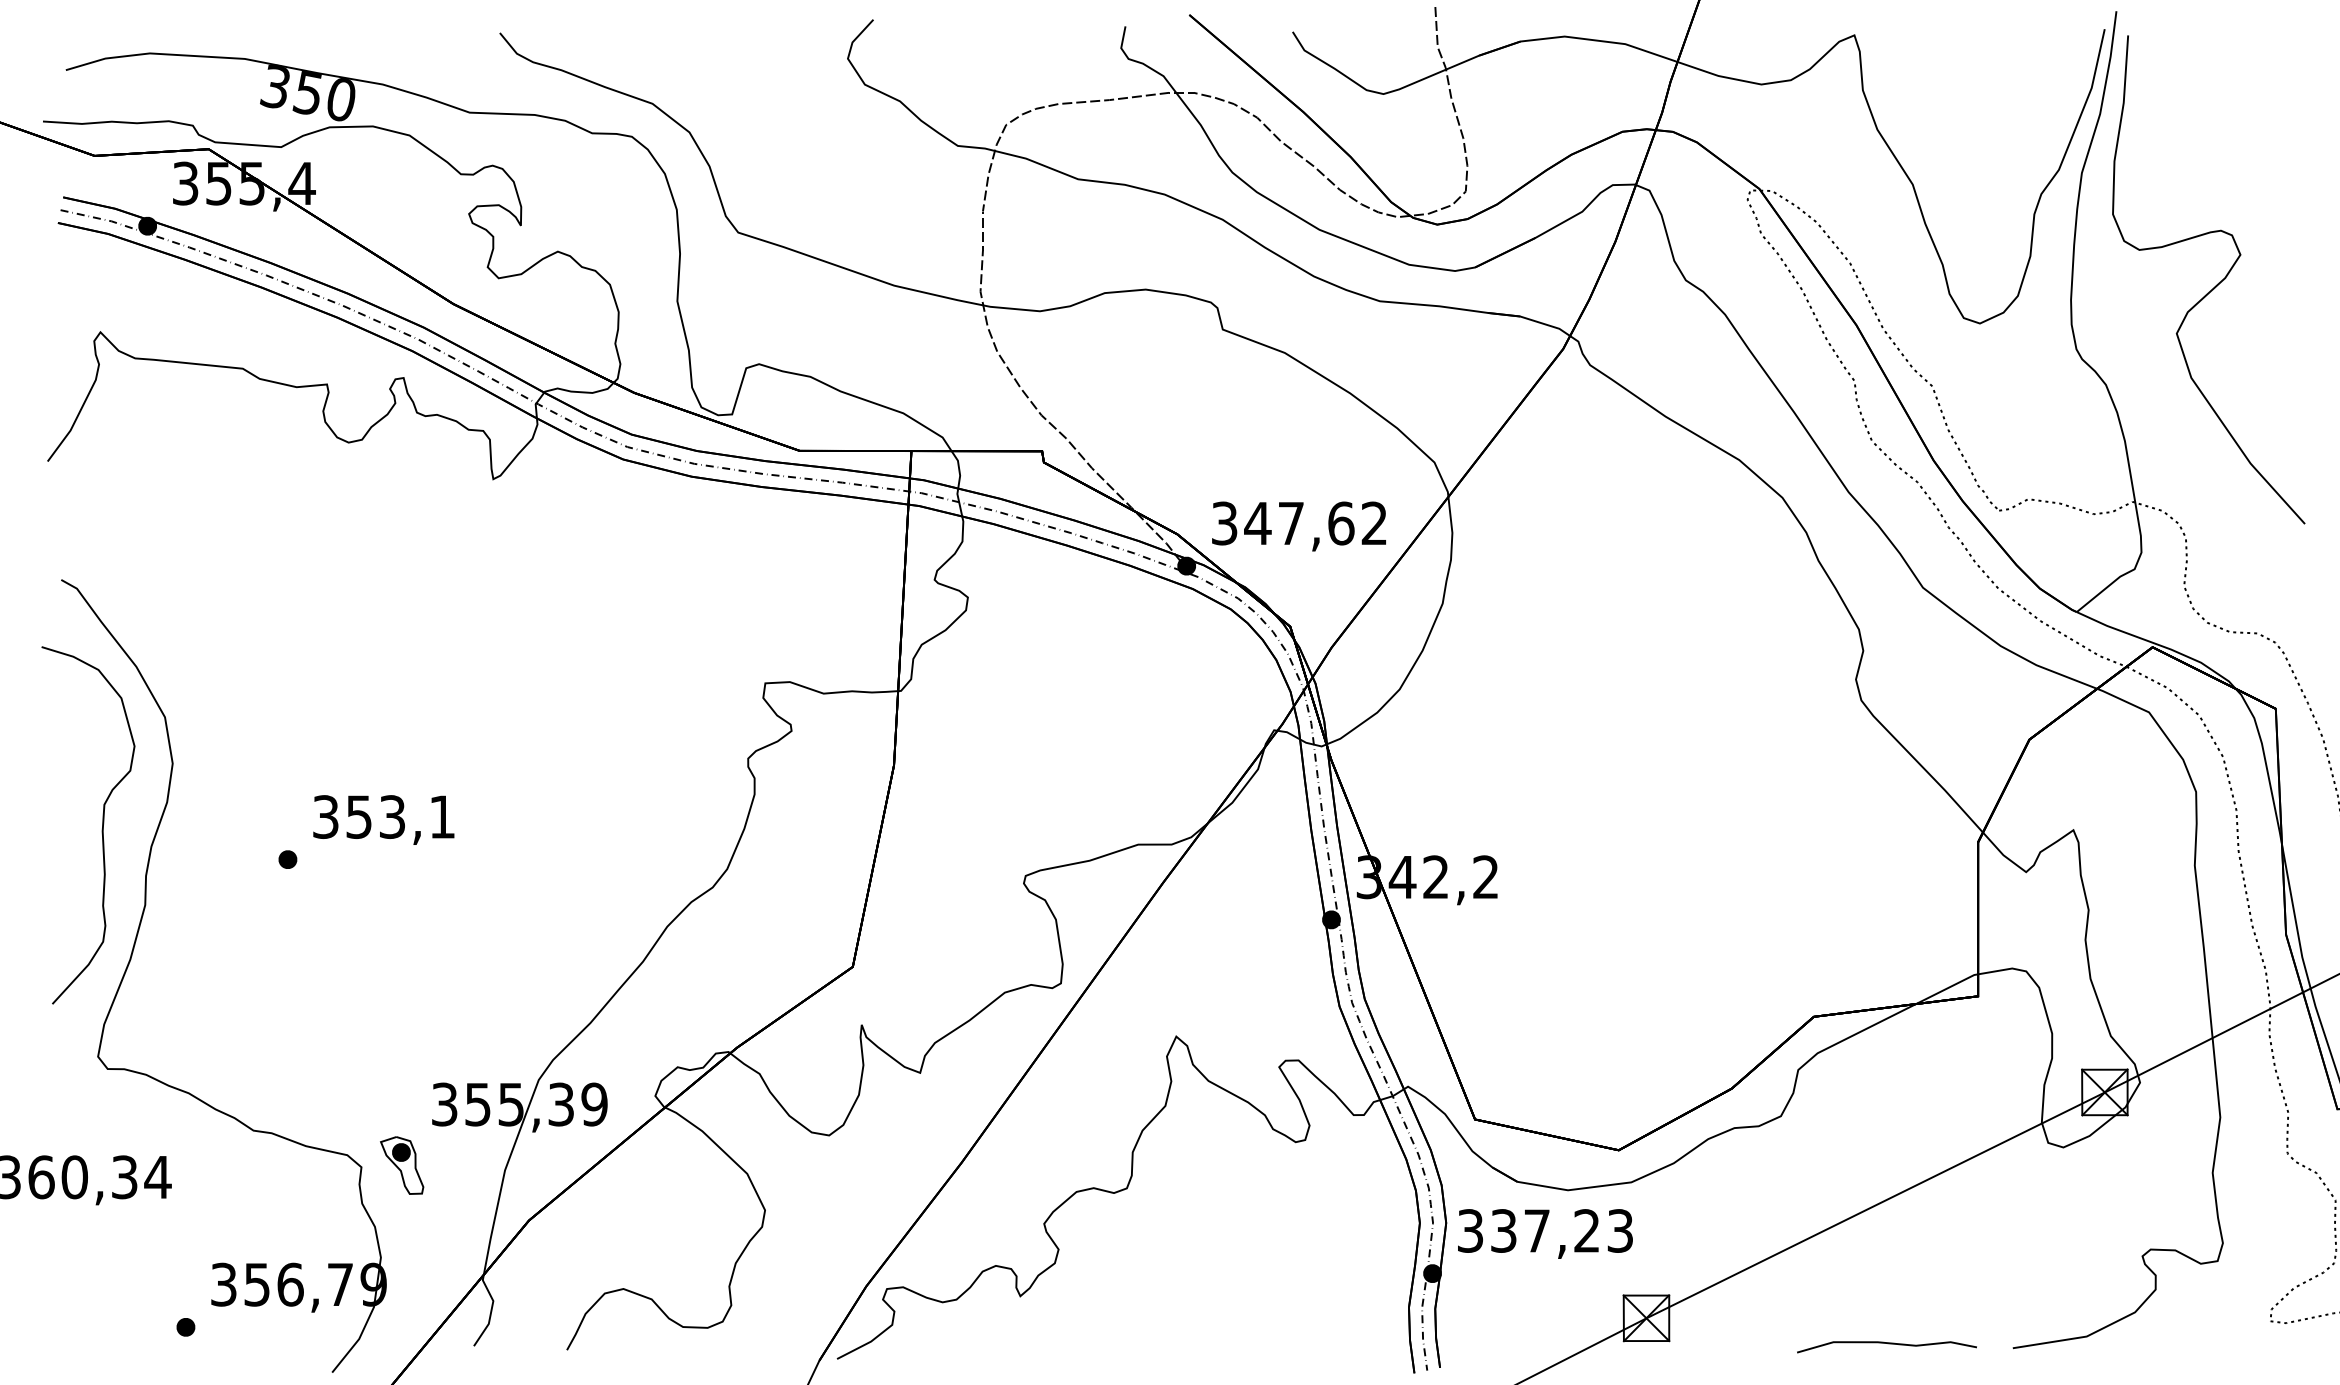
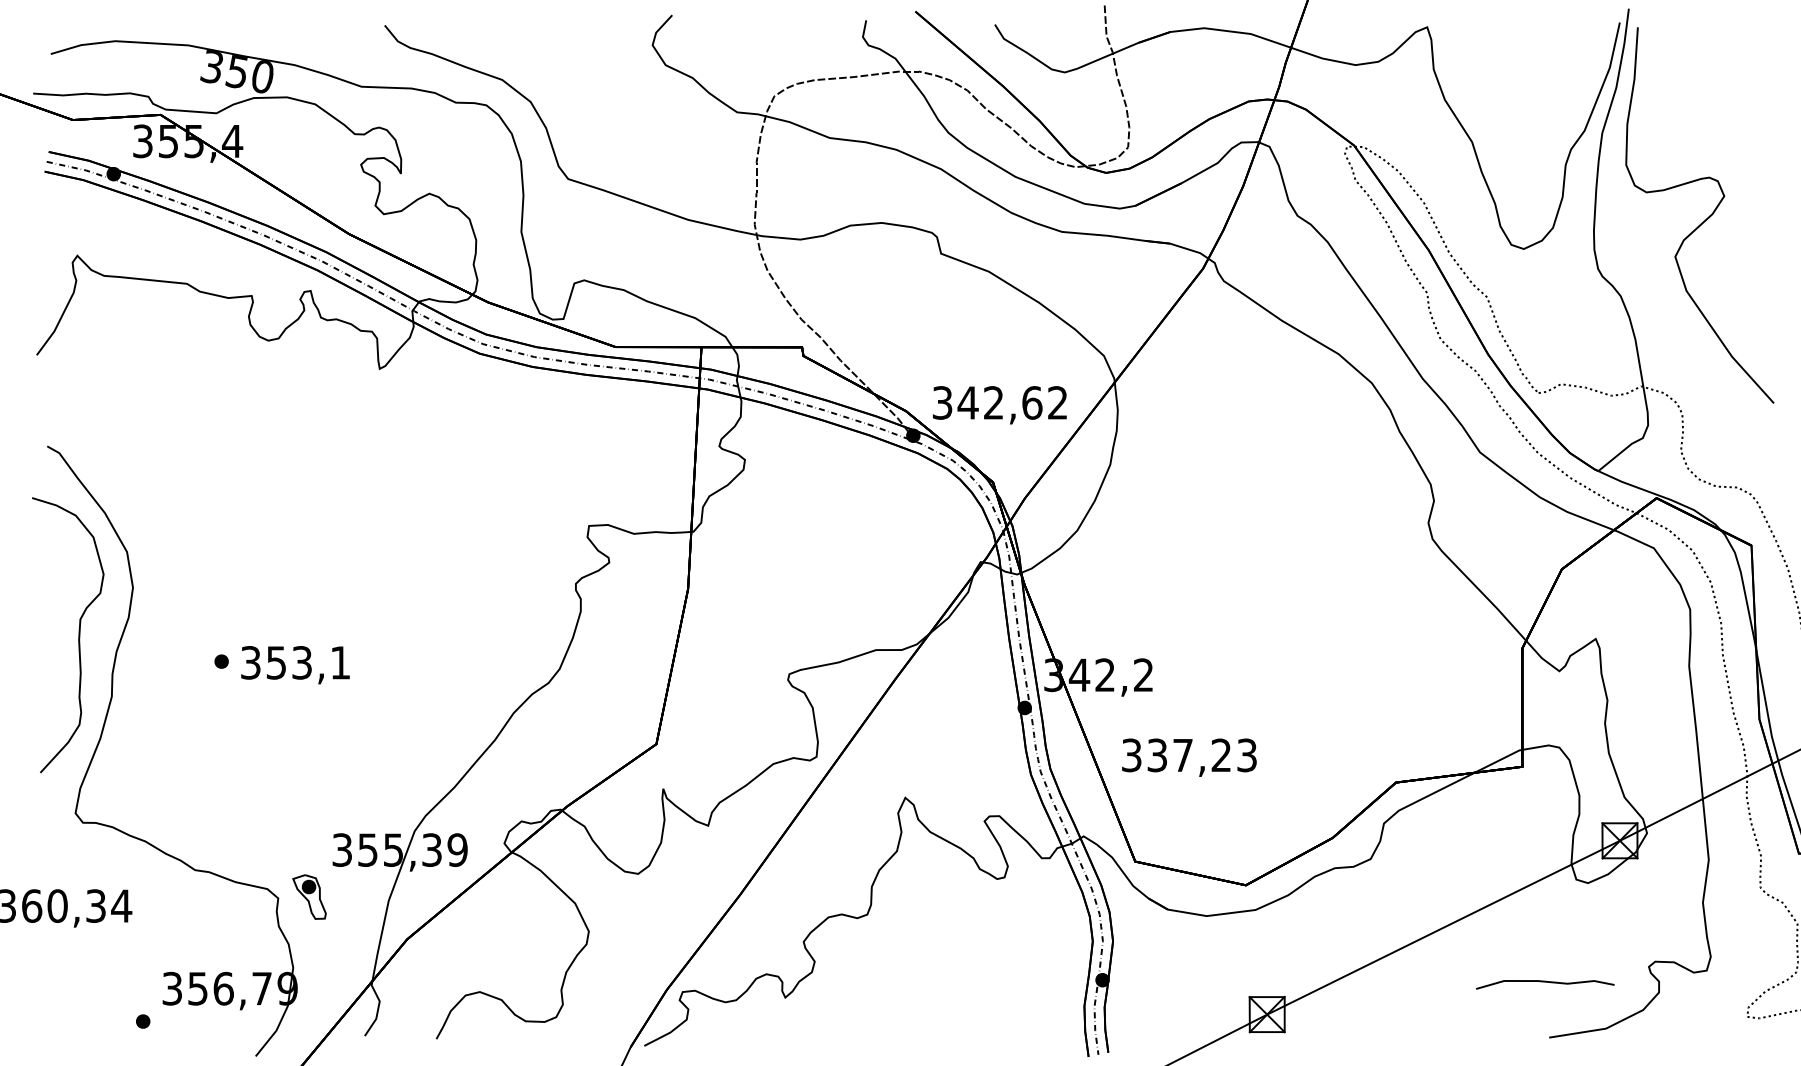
text: (1290, 522) -> (993, 402), 347,62 -> 342,62
text: (383, 820) -> (295, 665), moved
text: (1545, 1233) -> (1189, 757), moved
curve: (1887, 1344) -> (1545, 982), moved

